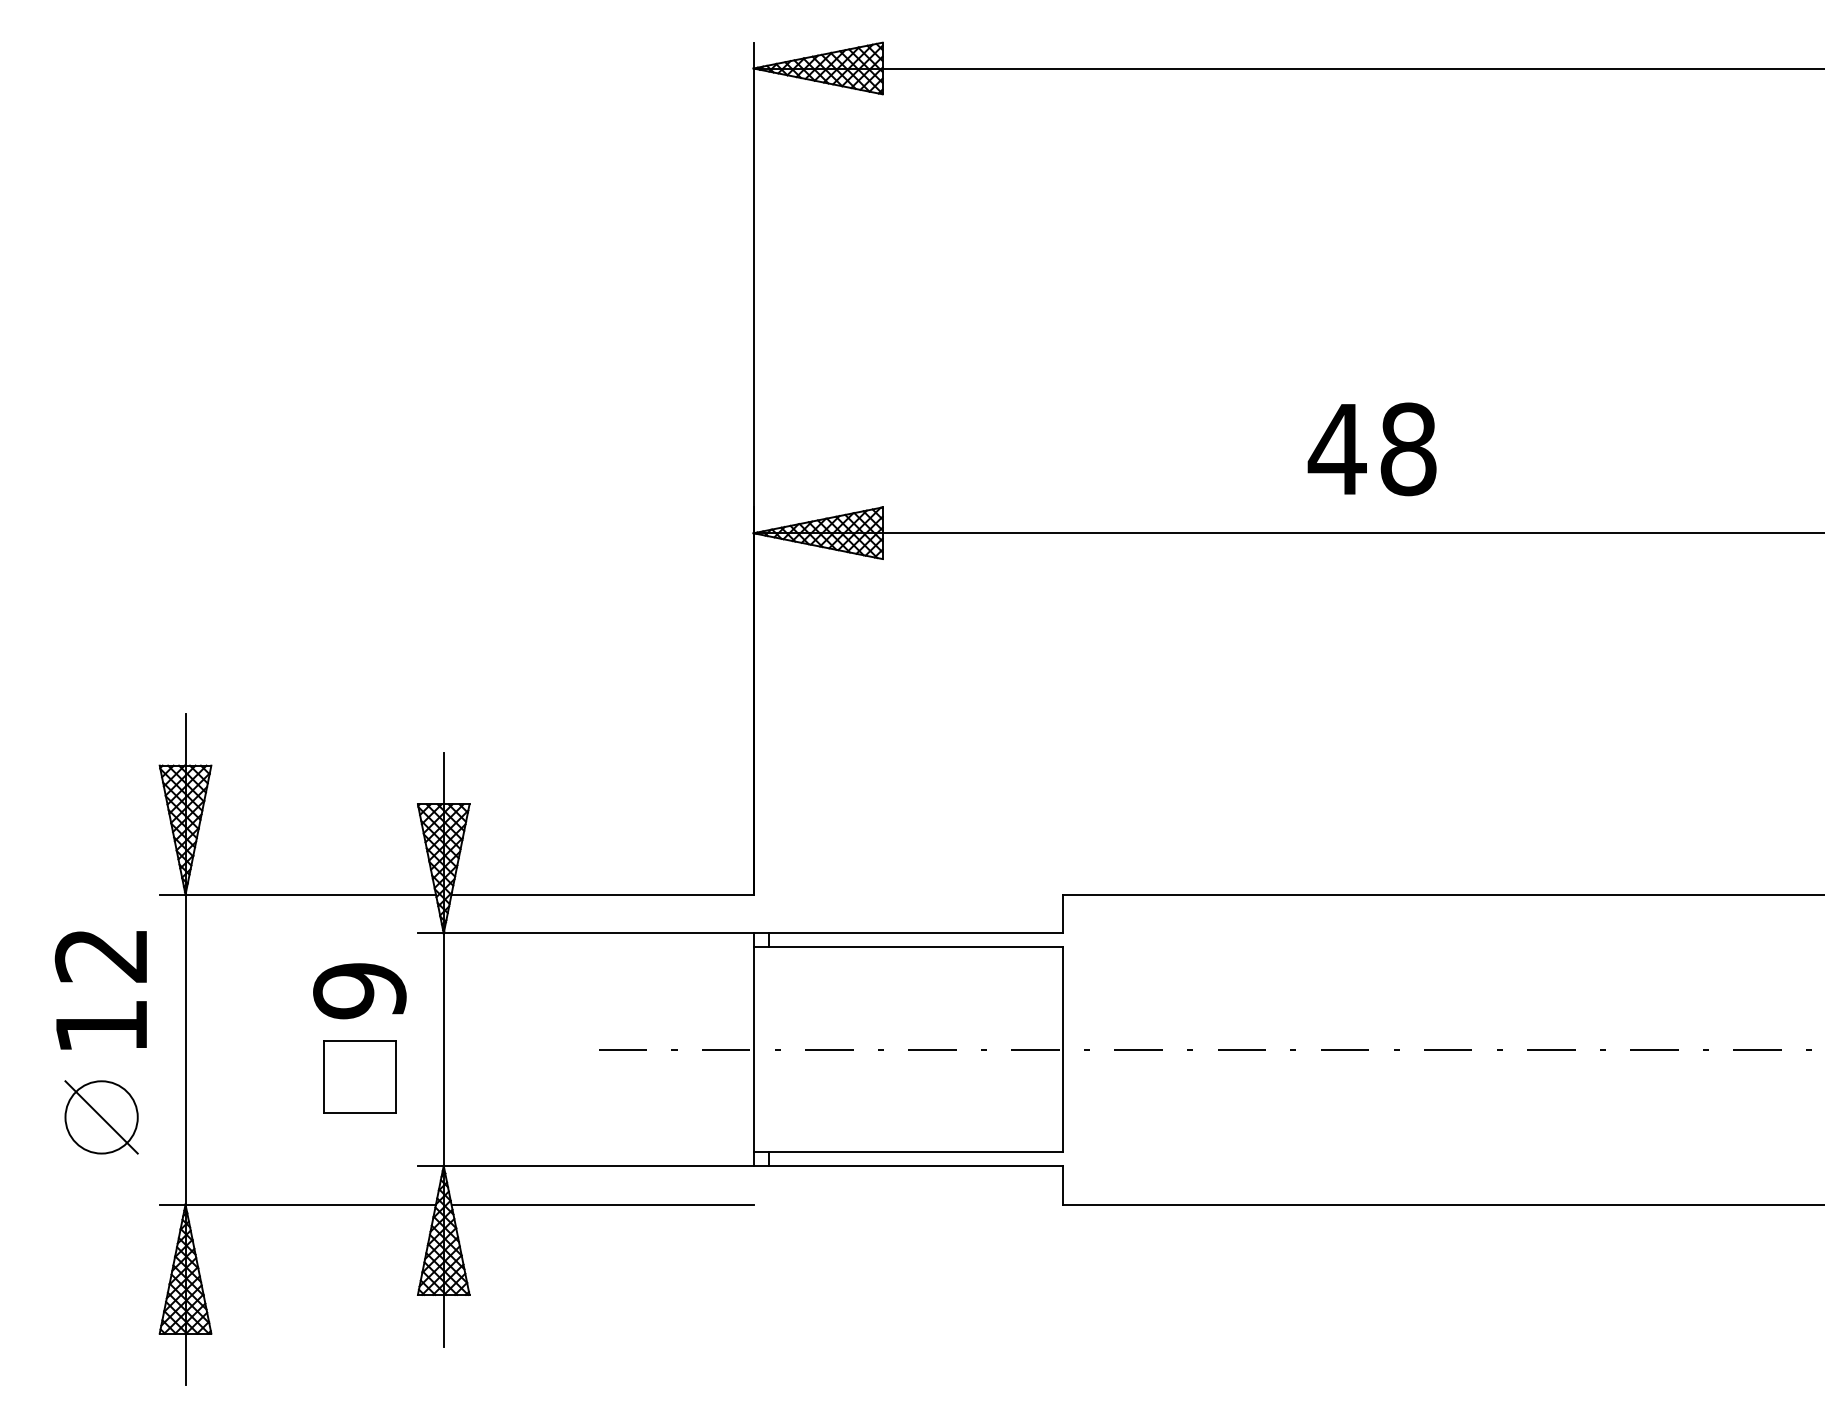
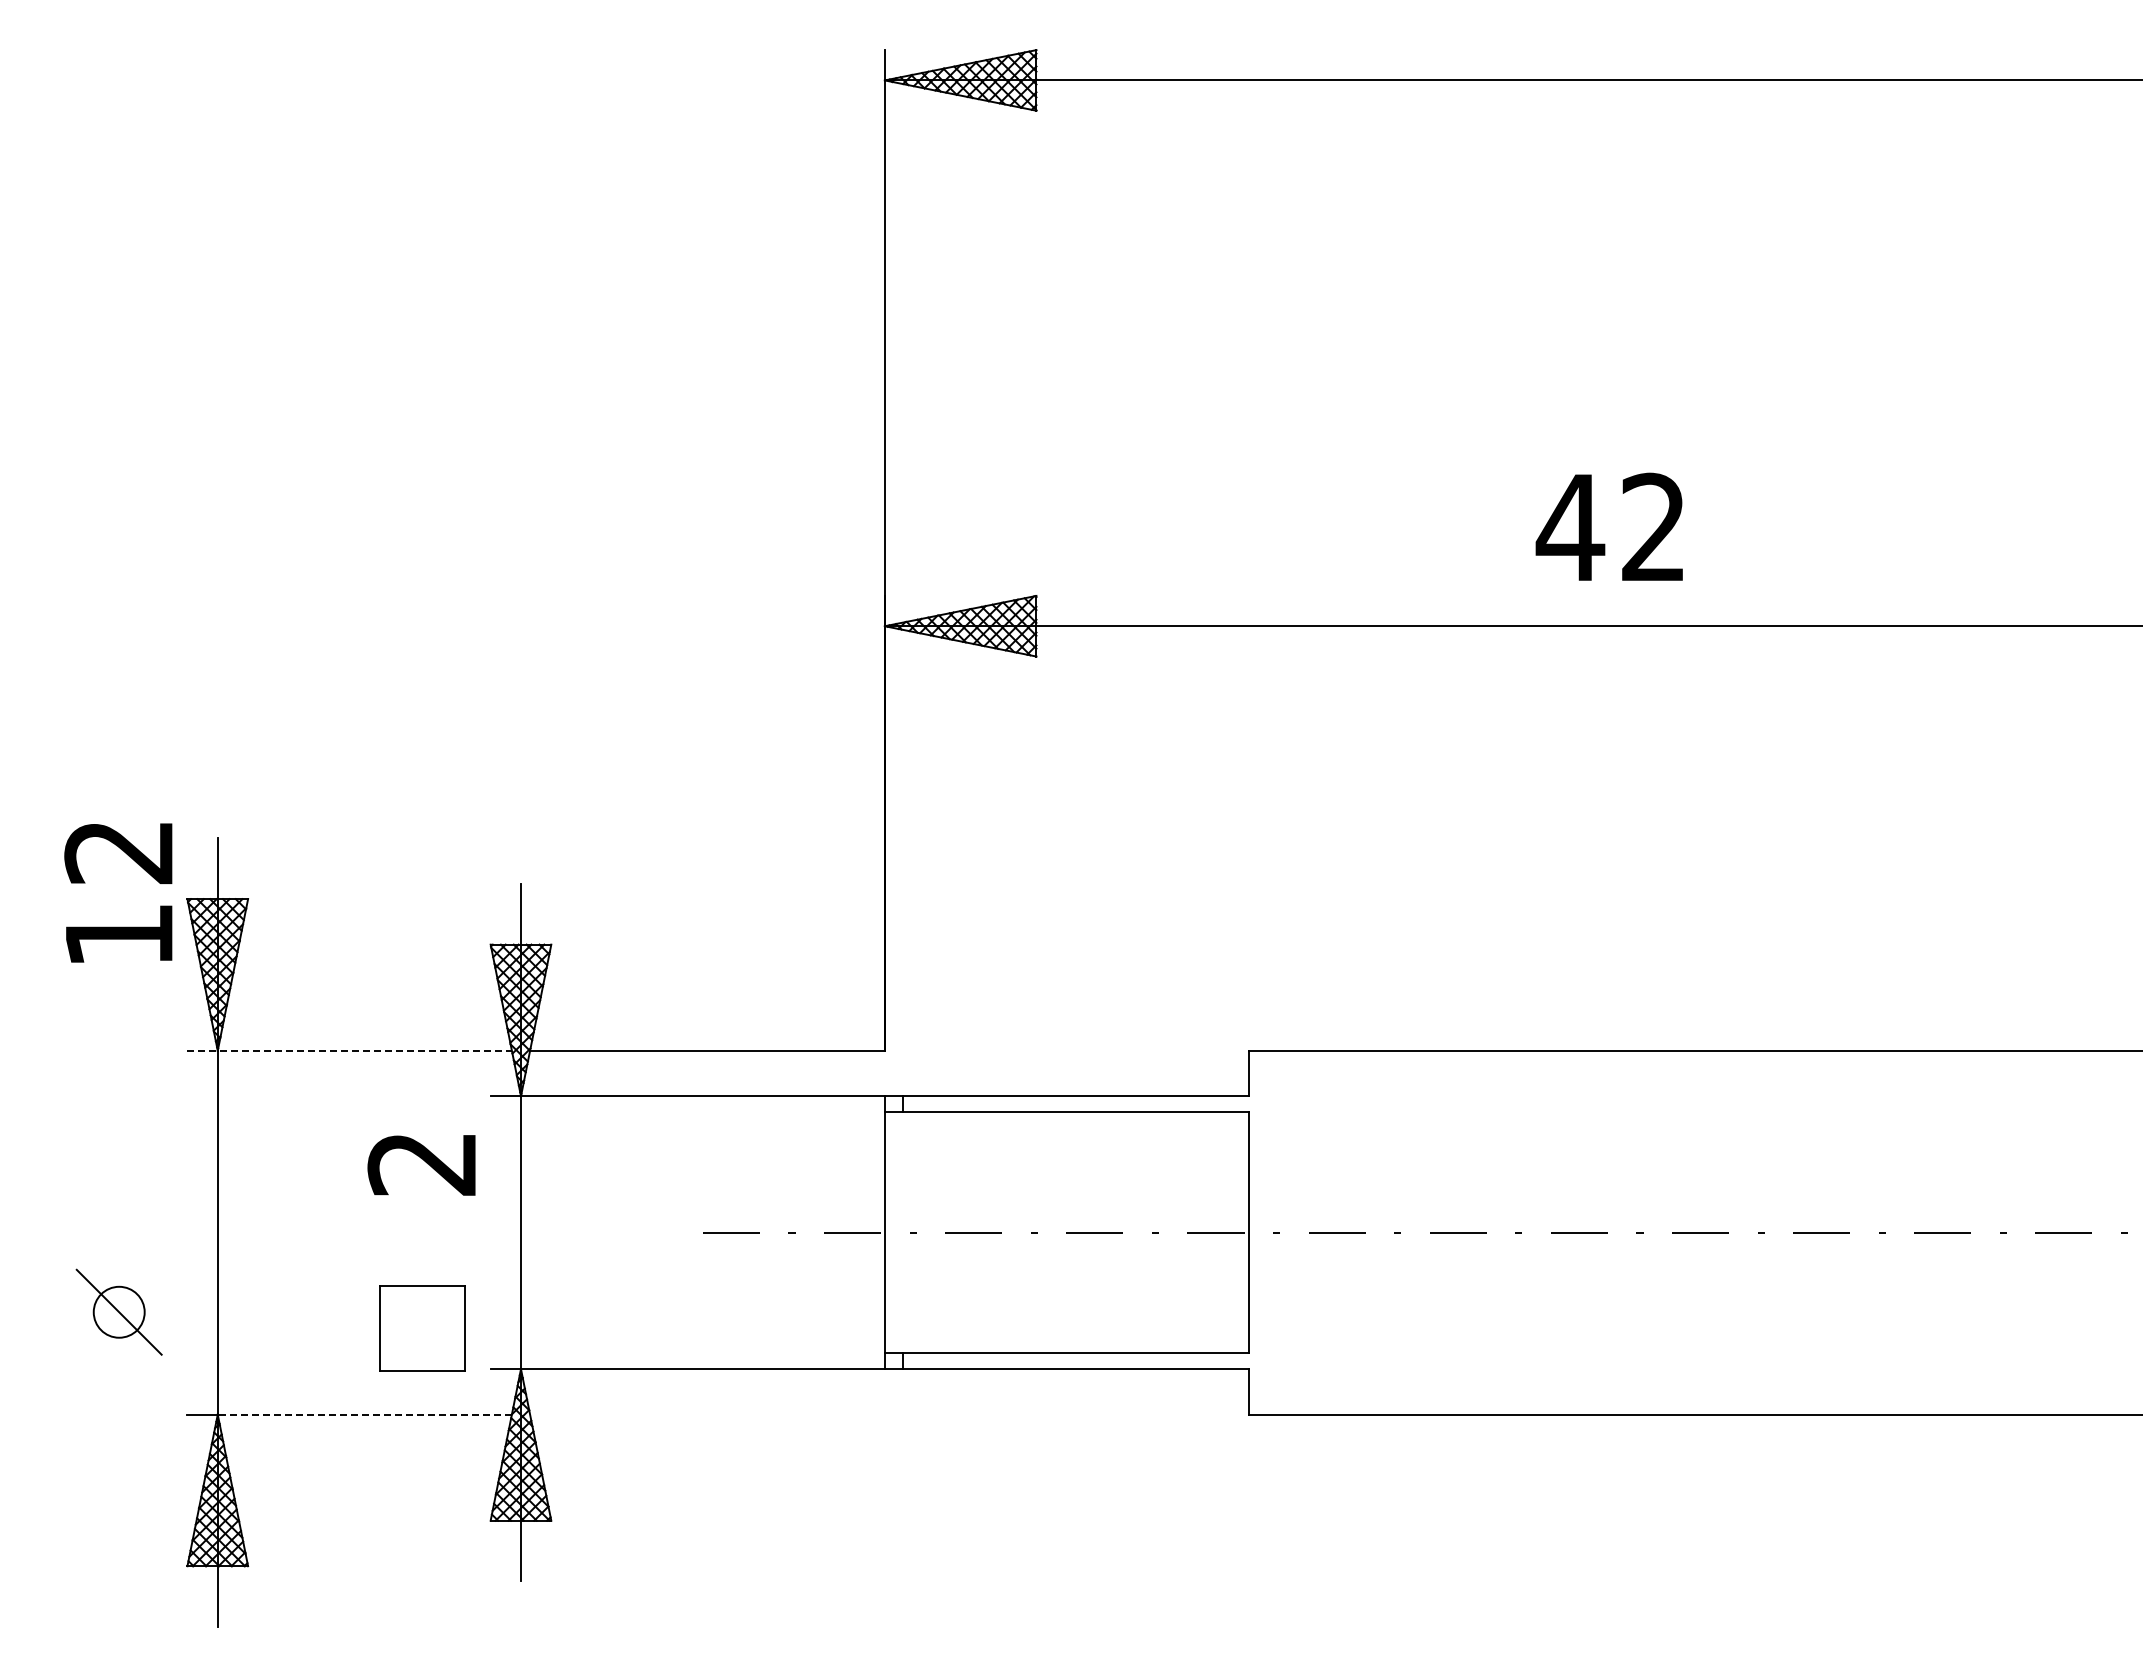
text: (1408, 449) -> (1653, 527), 48 -> 42
line: (298, 894) -> (350, 1050), solid -> dashed
text: (101, 989) -> (118, 892), moved
text: (359, 991) -> (422, 1164), 9 -> 2
part: (359, 1076) -> (422, 1328), moved
circle: (101, 1116) -> (118, 1311), size x0.6
line: (310, 1204) -> (364, 1414), solid -> dashed
line: (602, 1204) -> (707, 1414), removed

